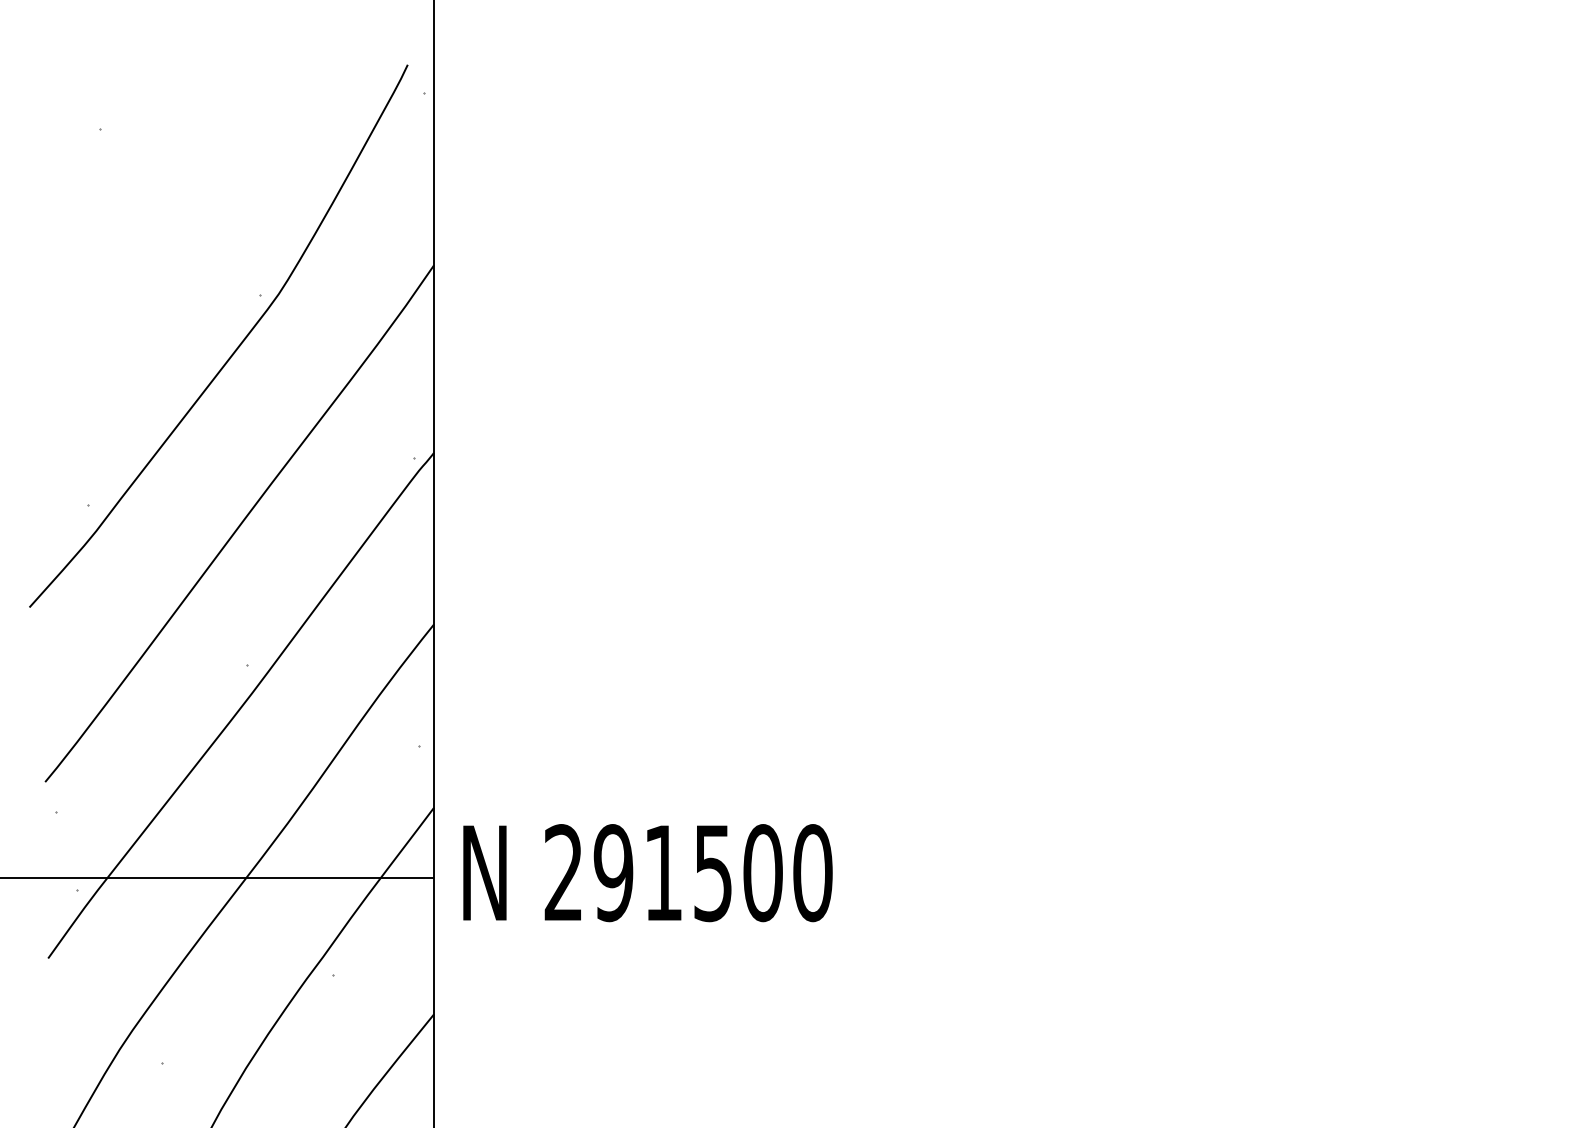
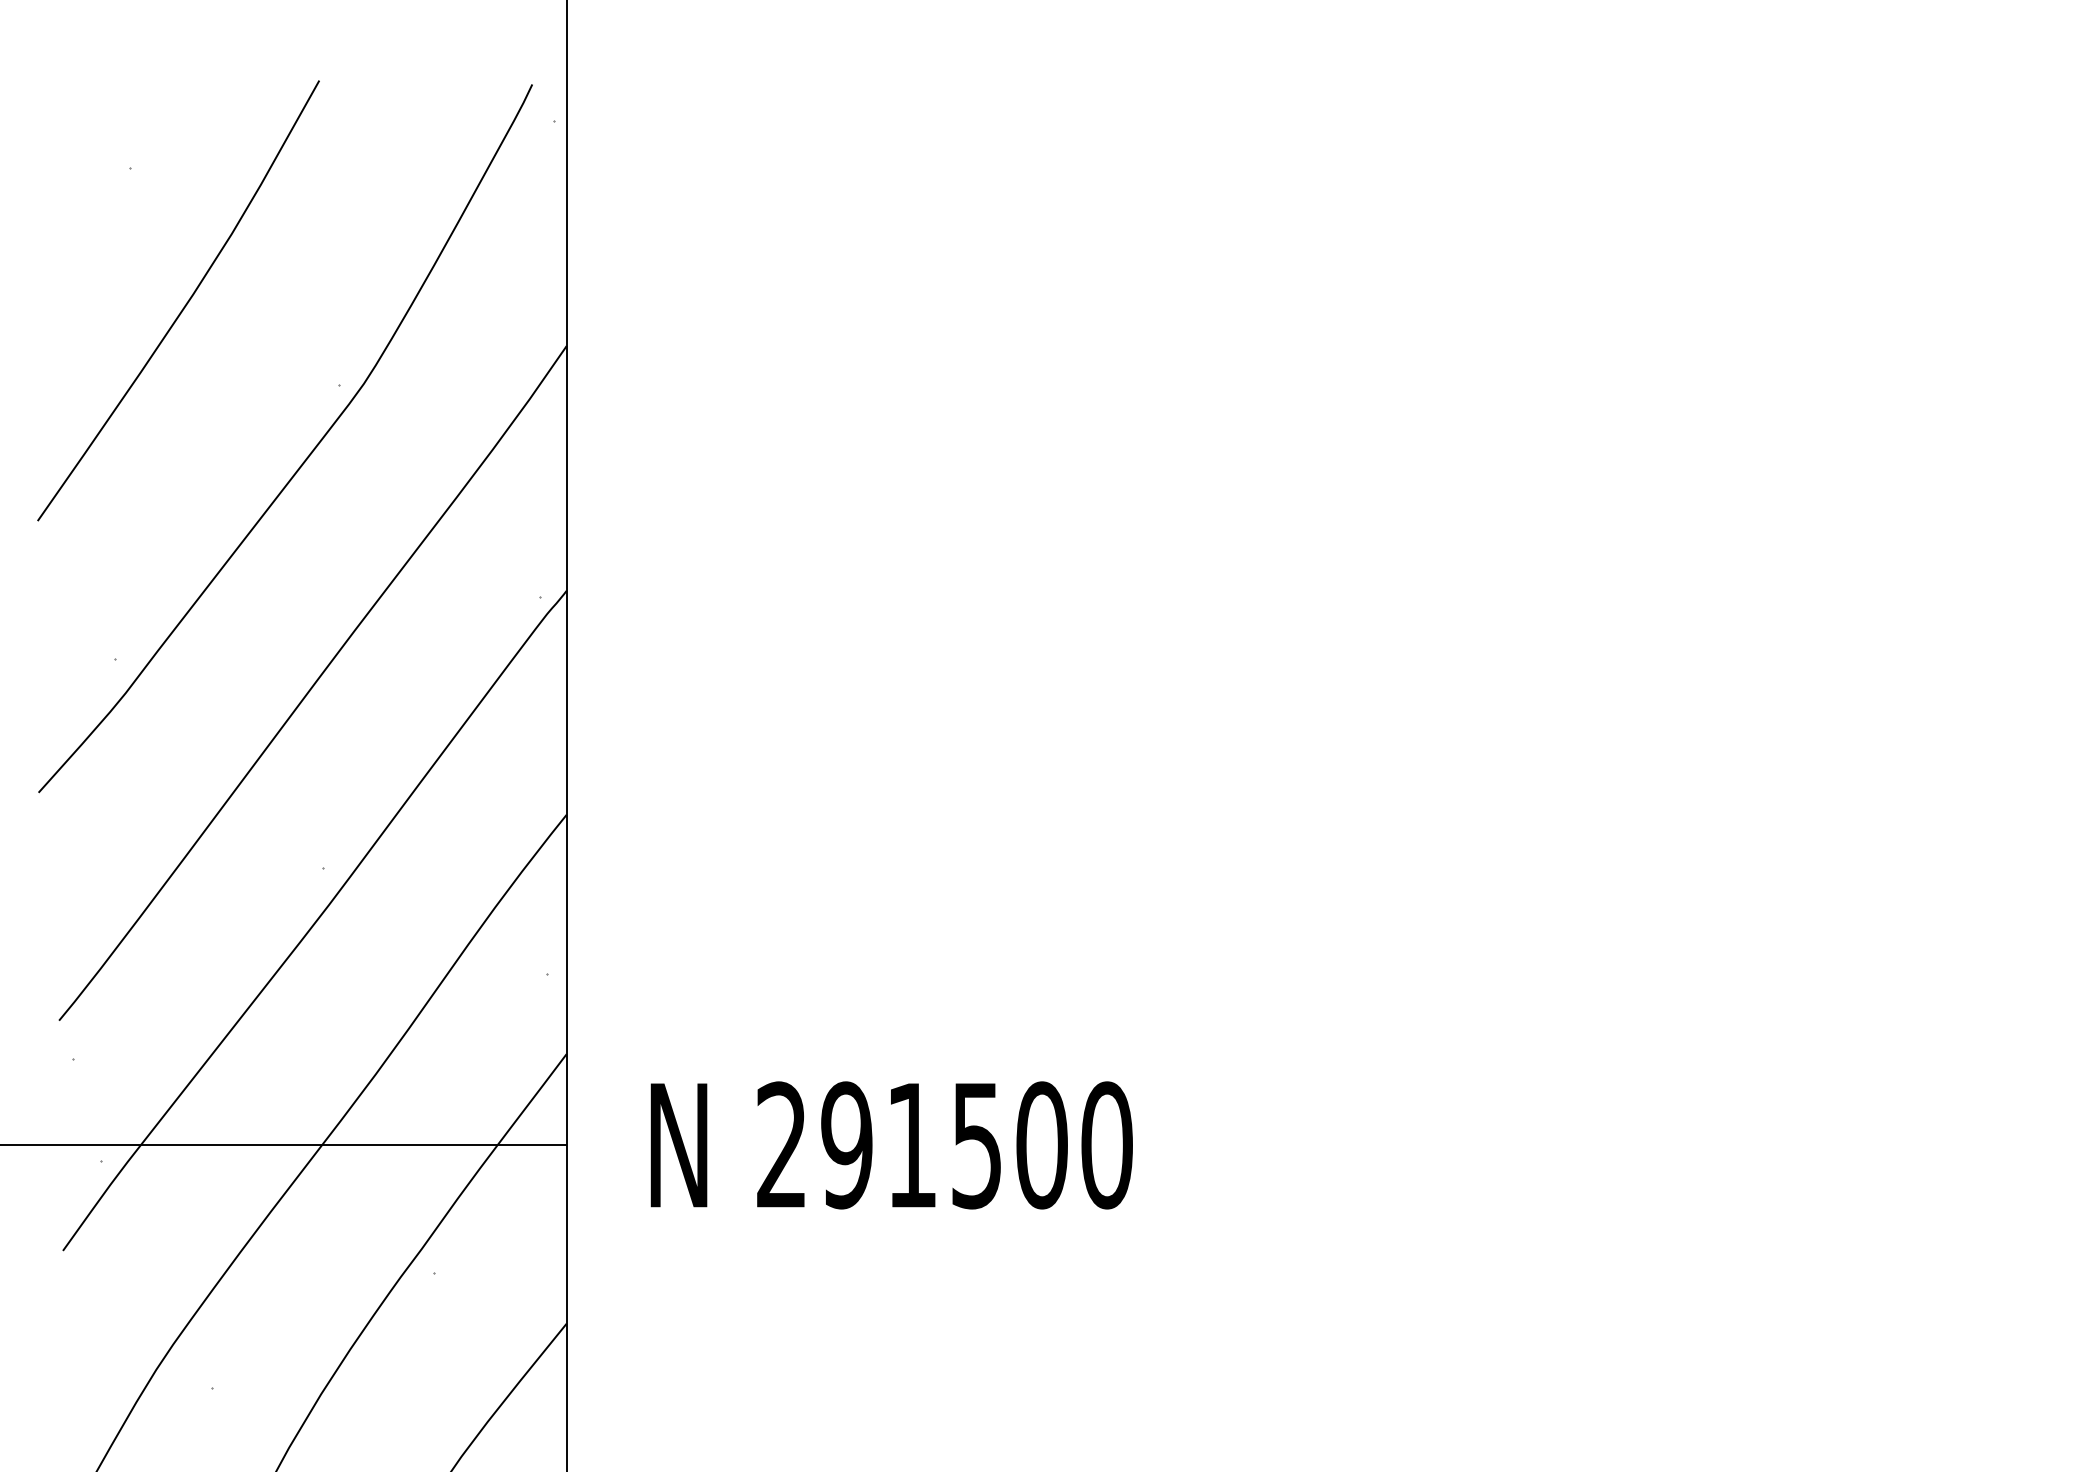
curve: (141, 234) -> (184, 305), added
text: (647, 873) -> (891, 1145), moved

